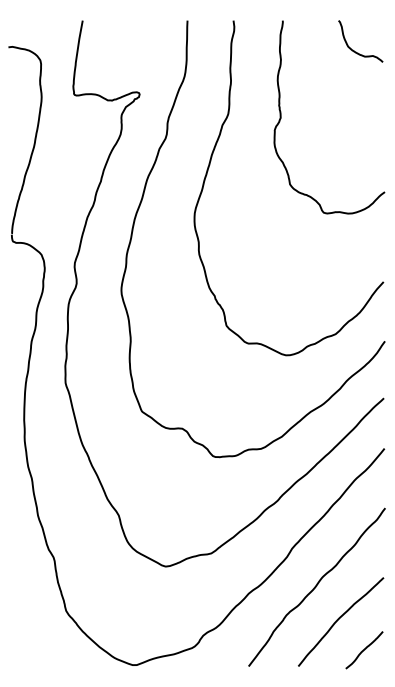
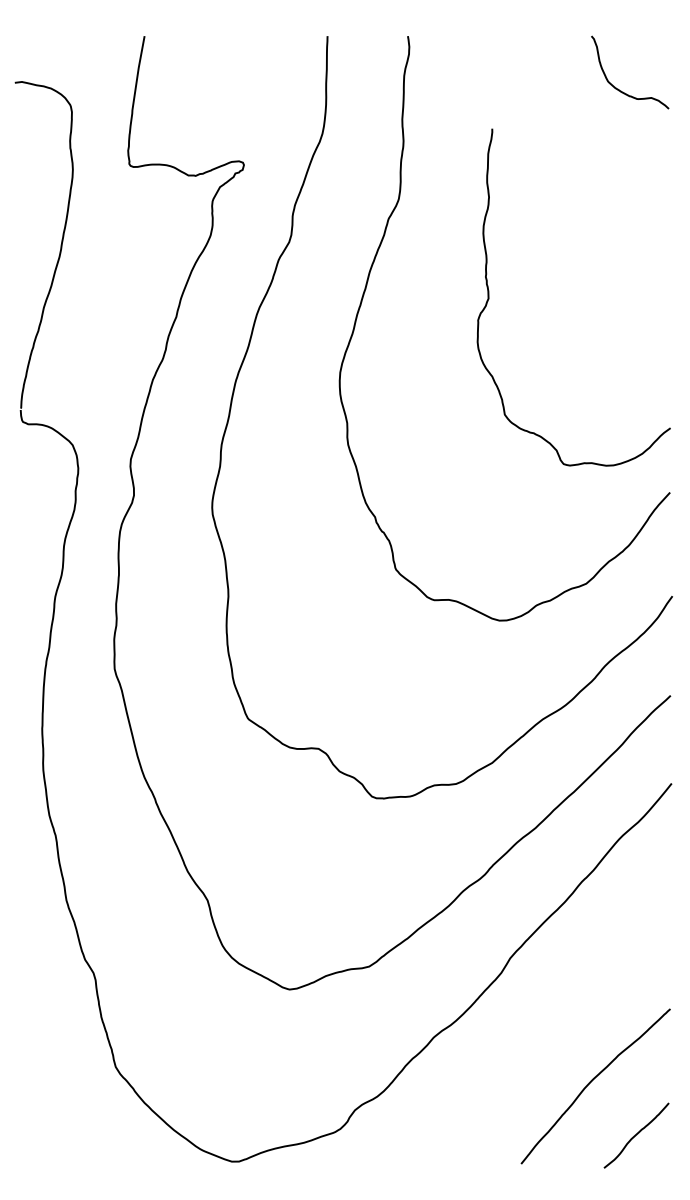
curve: (281, 117) -> (489, 297), moved
curve: (316, 586) -> (552, 1024), removed

